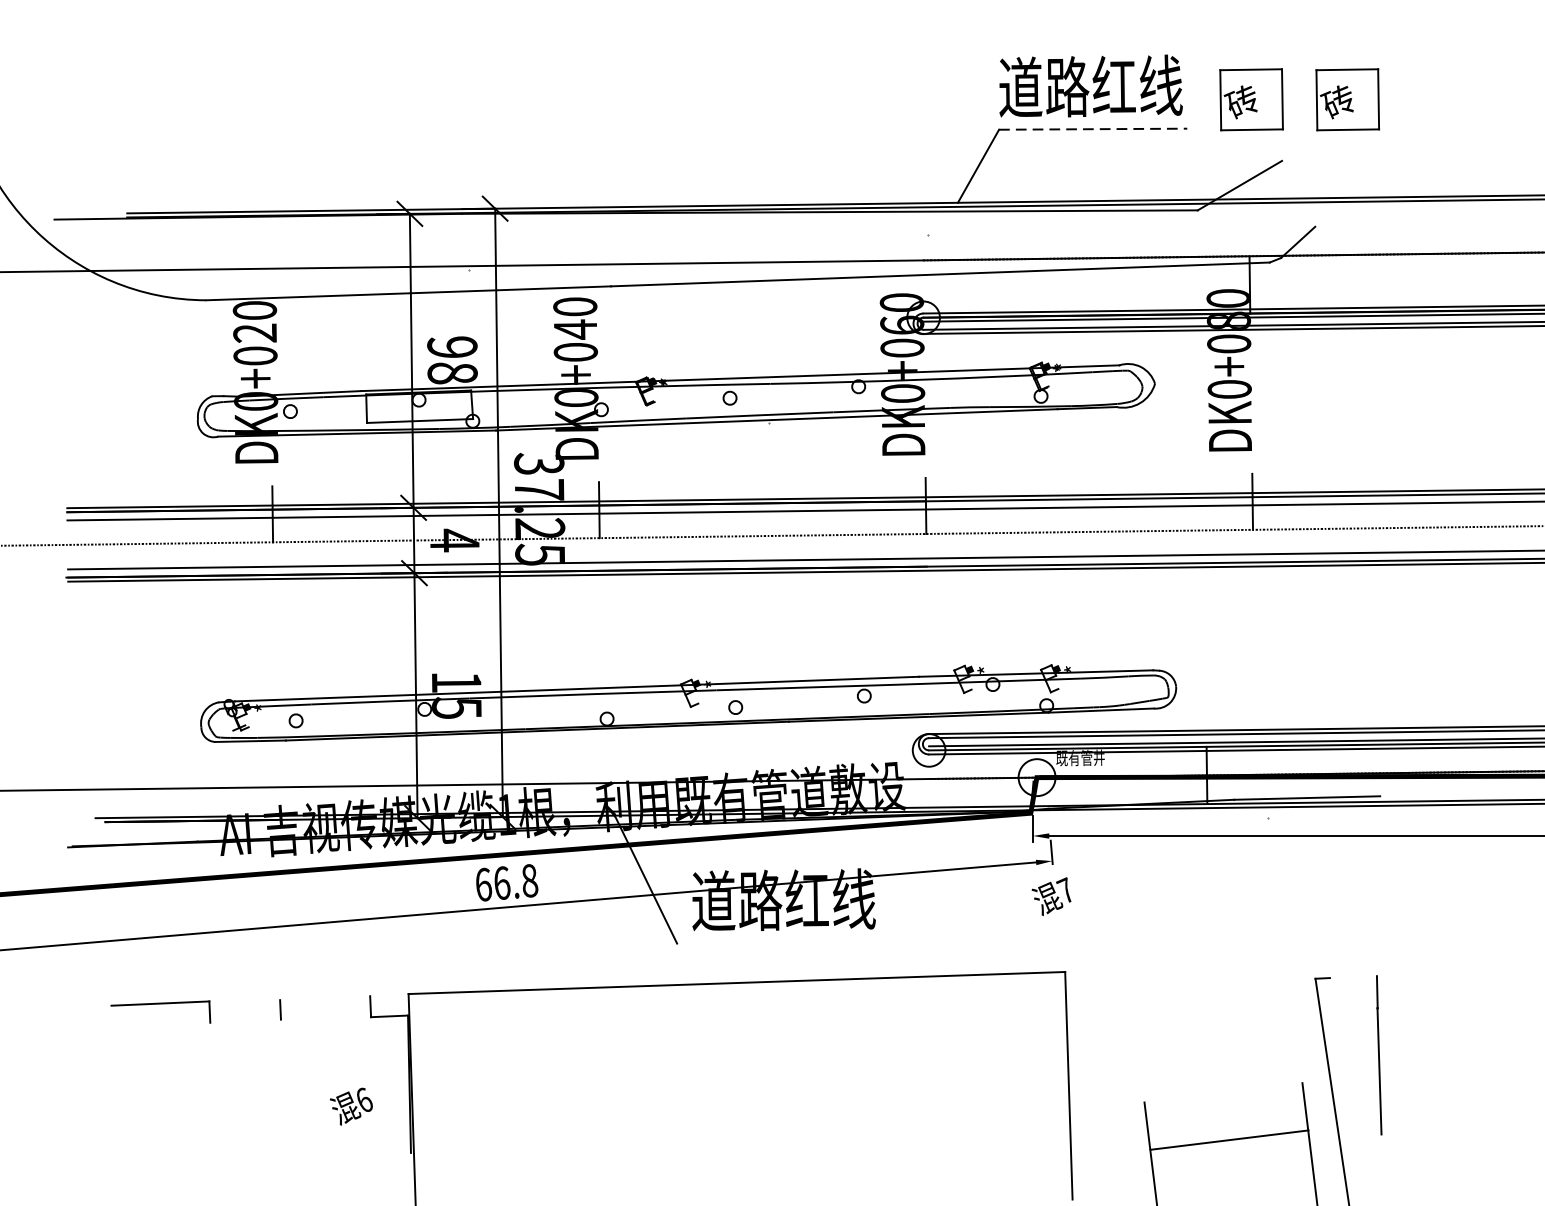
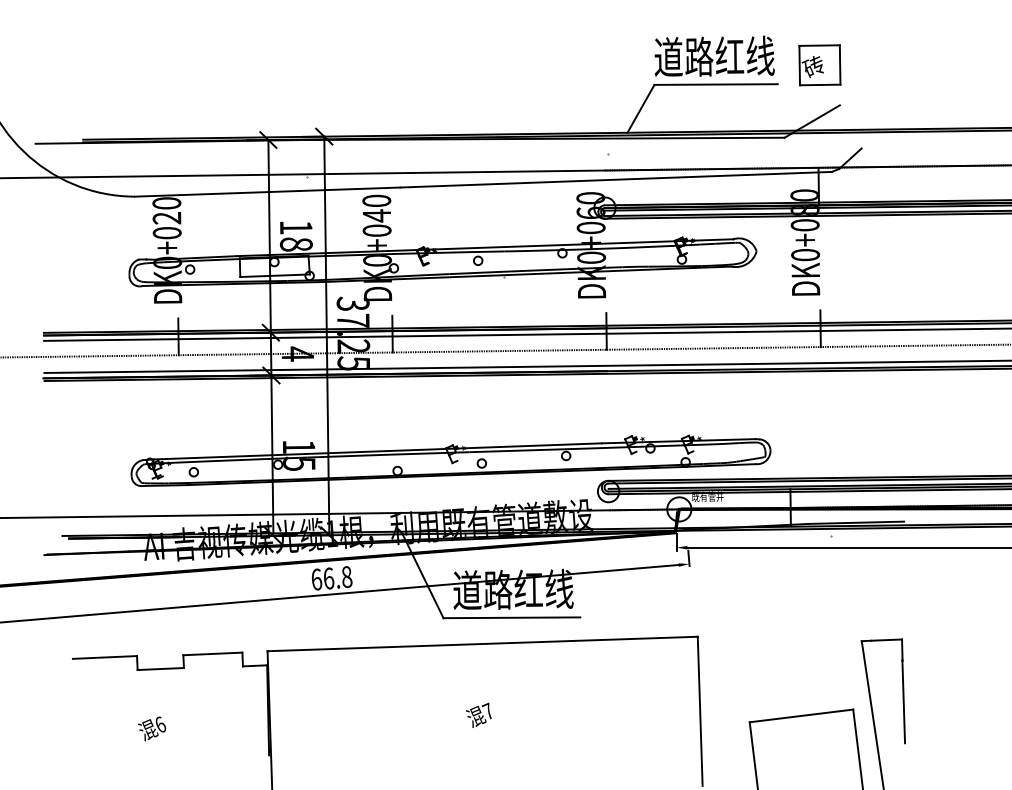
part: (1347, 100) -> (882, 65), removed
line: (1093, 129) -> (716, 84), dashed -> solid
text: (451, 347) -> (295, 227), 98 -> 18
text: (1051, 895) -> (478, 714), moved
line: (780, 942) -> (511, 617), added
line: (1353, 976) -> (886, 639), added
line: (324, 997) -> (212, 653), added
line: (245, 1021) -> (160, 669), added
text: (352, 1105) -> (152, 728), moved
line: (1229, 1139) -> (801, 715), moved

